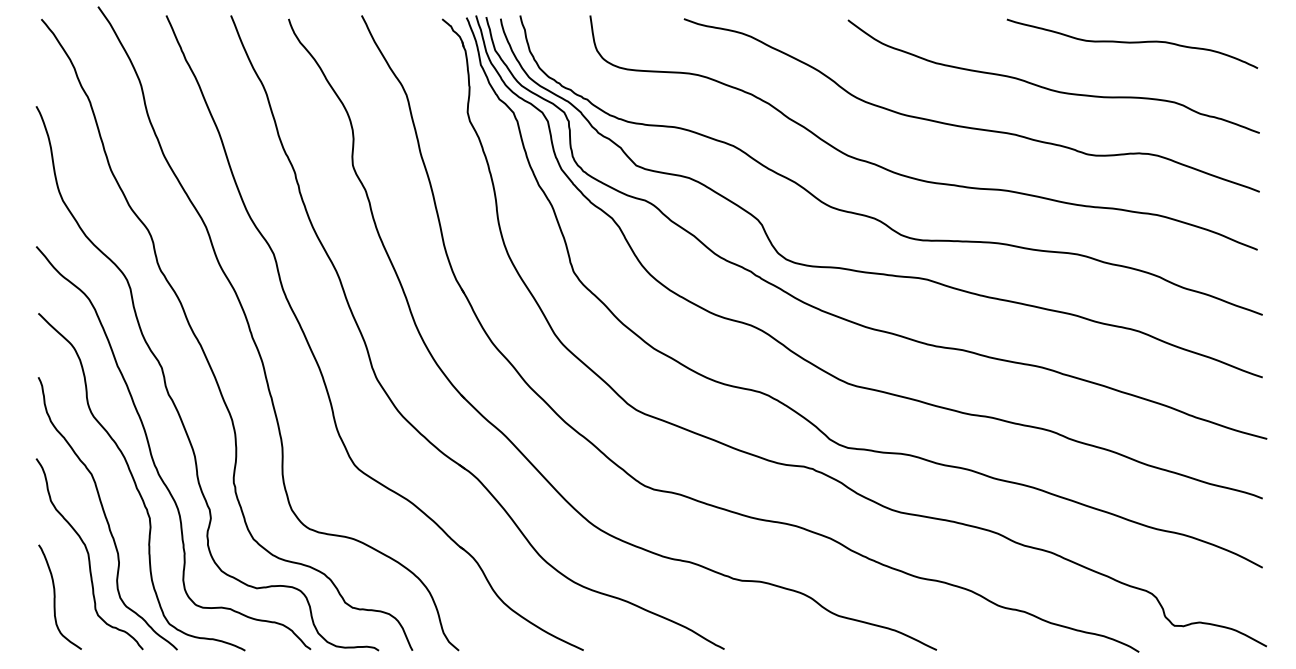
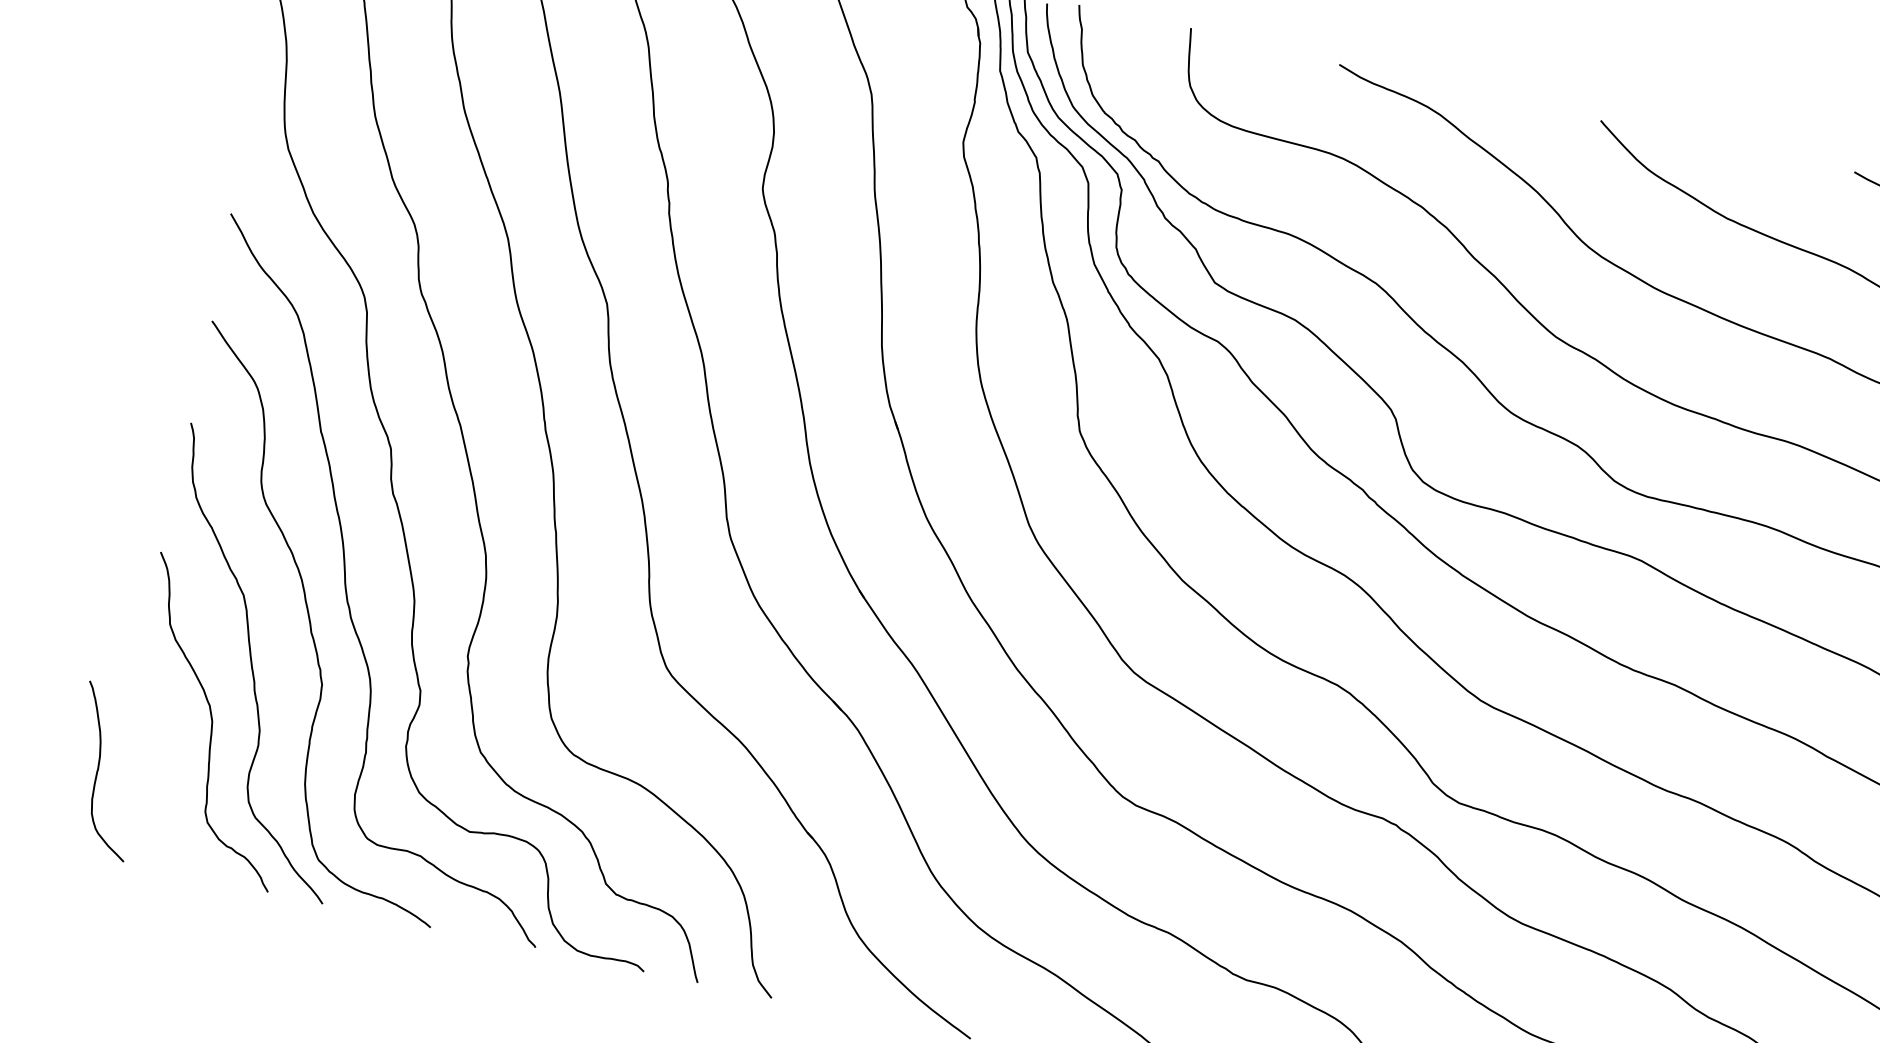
curve: (55, 596) -> (99, 768), moved

